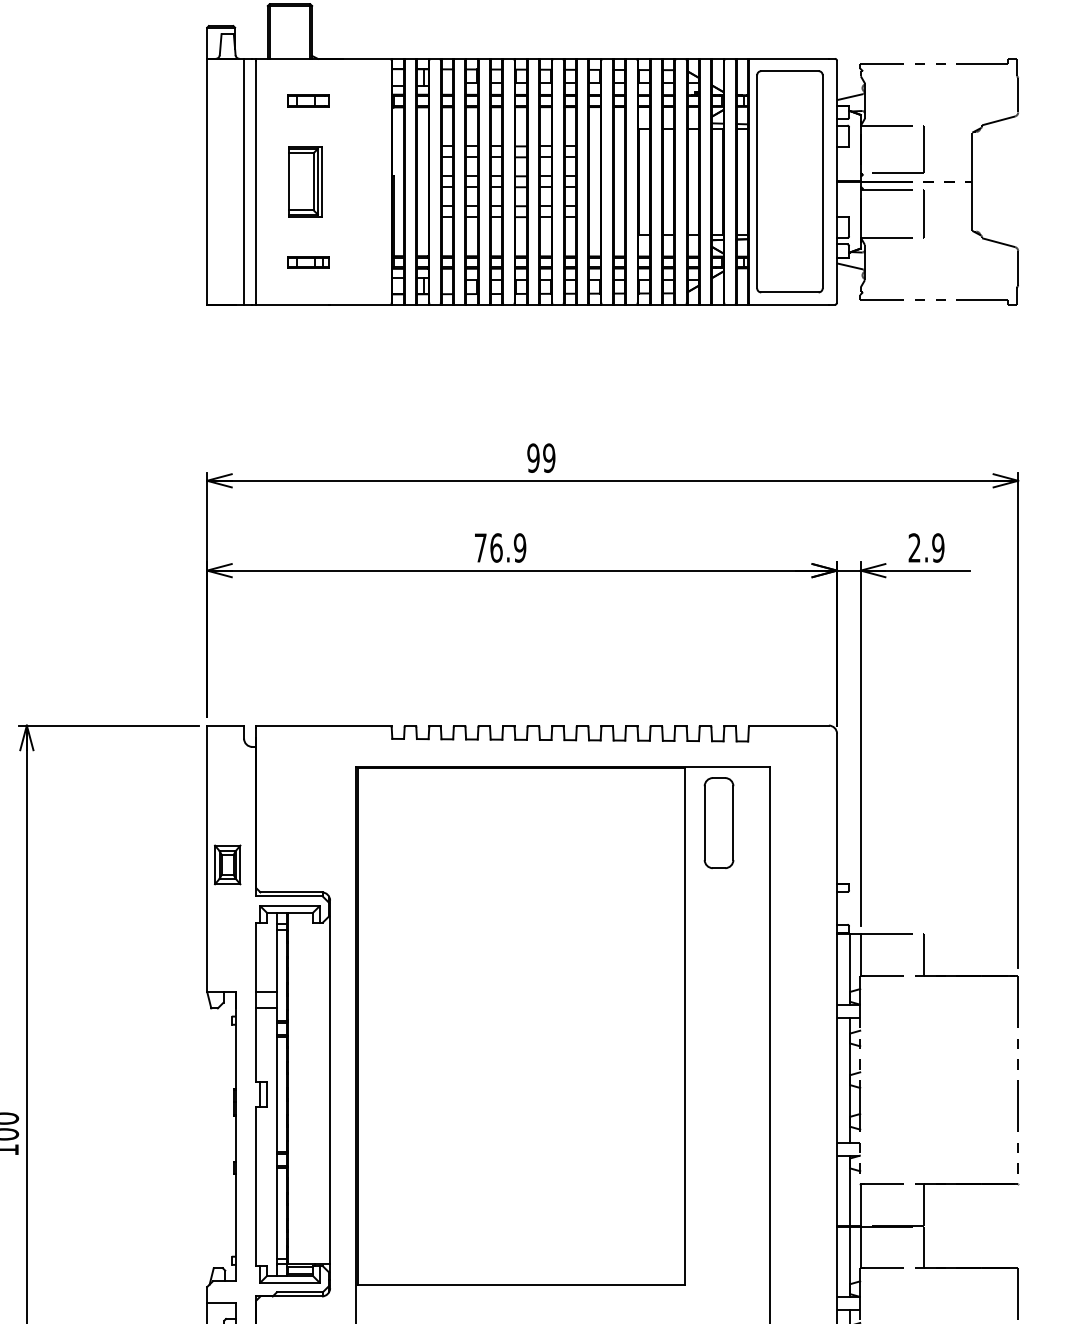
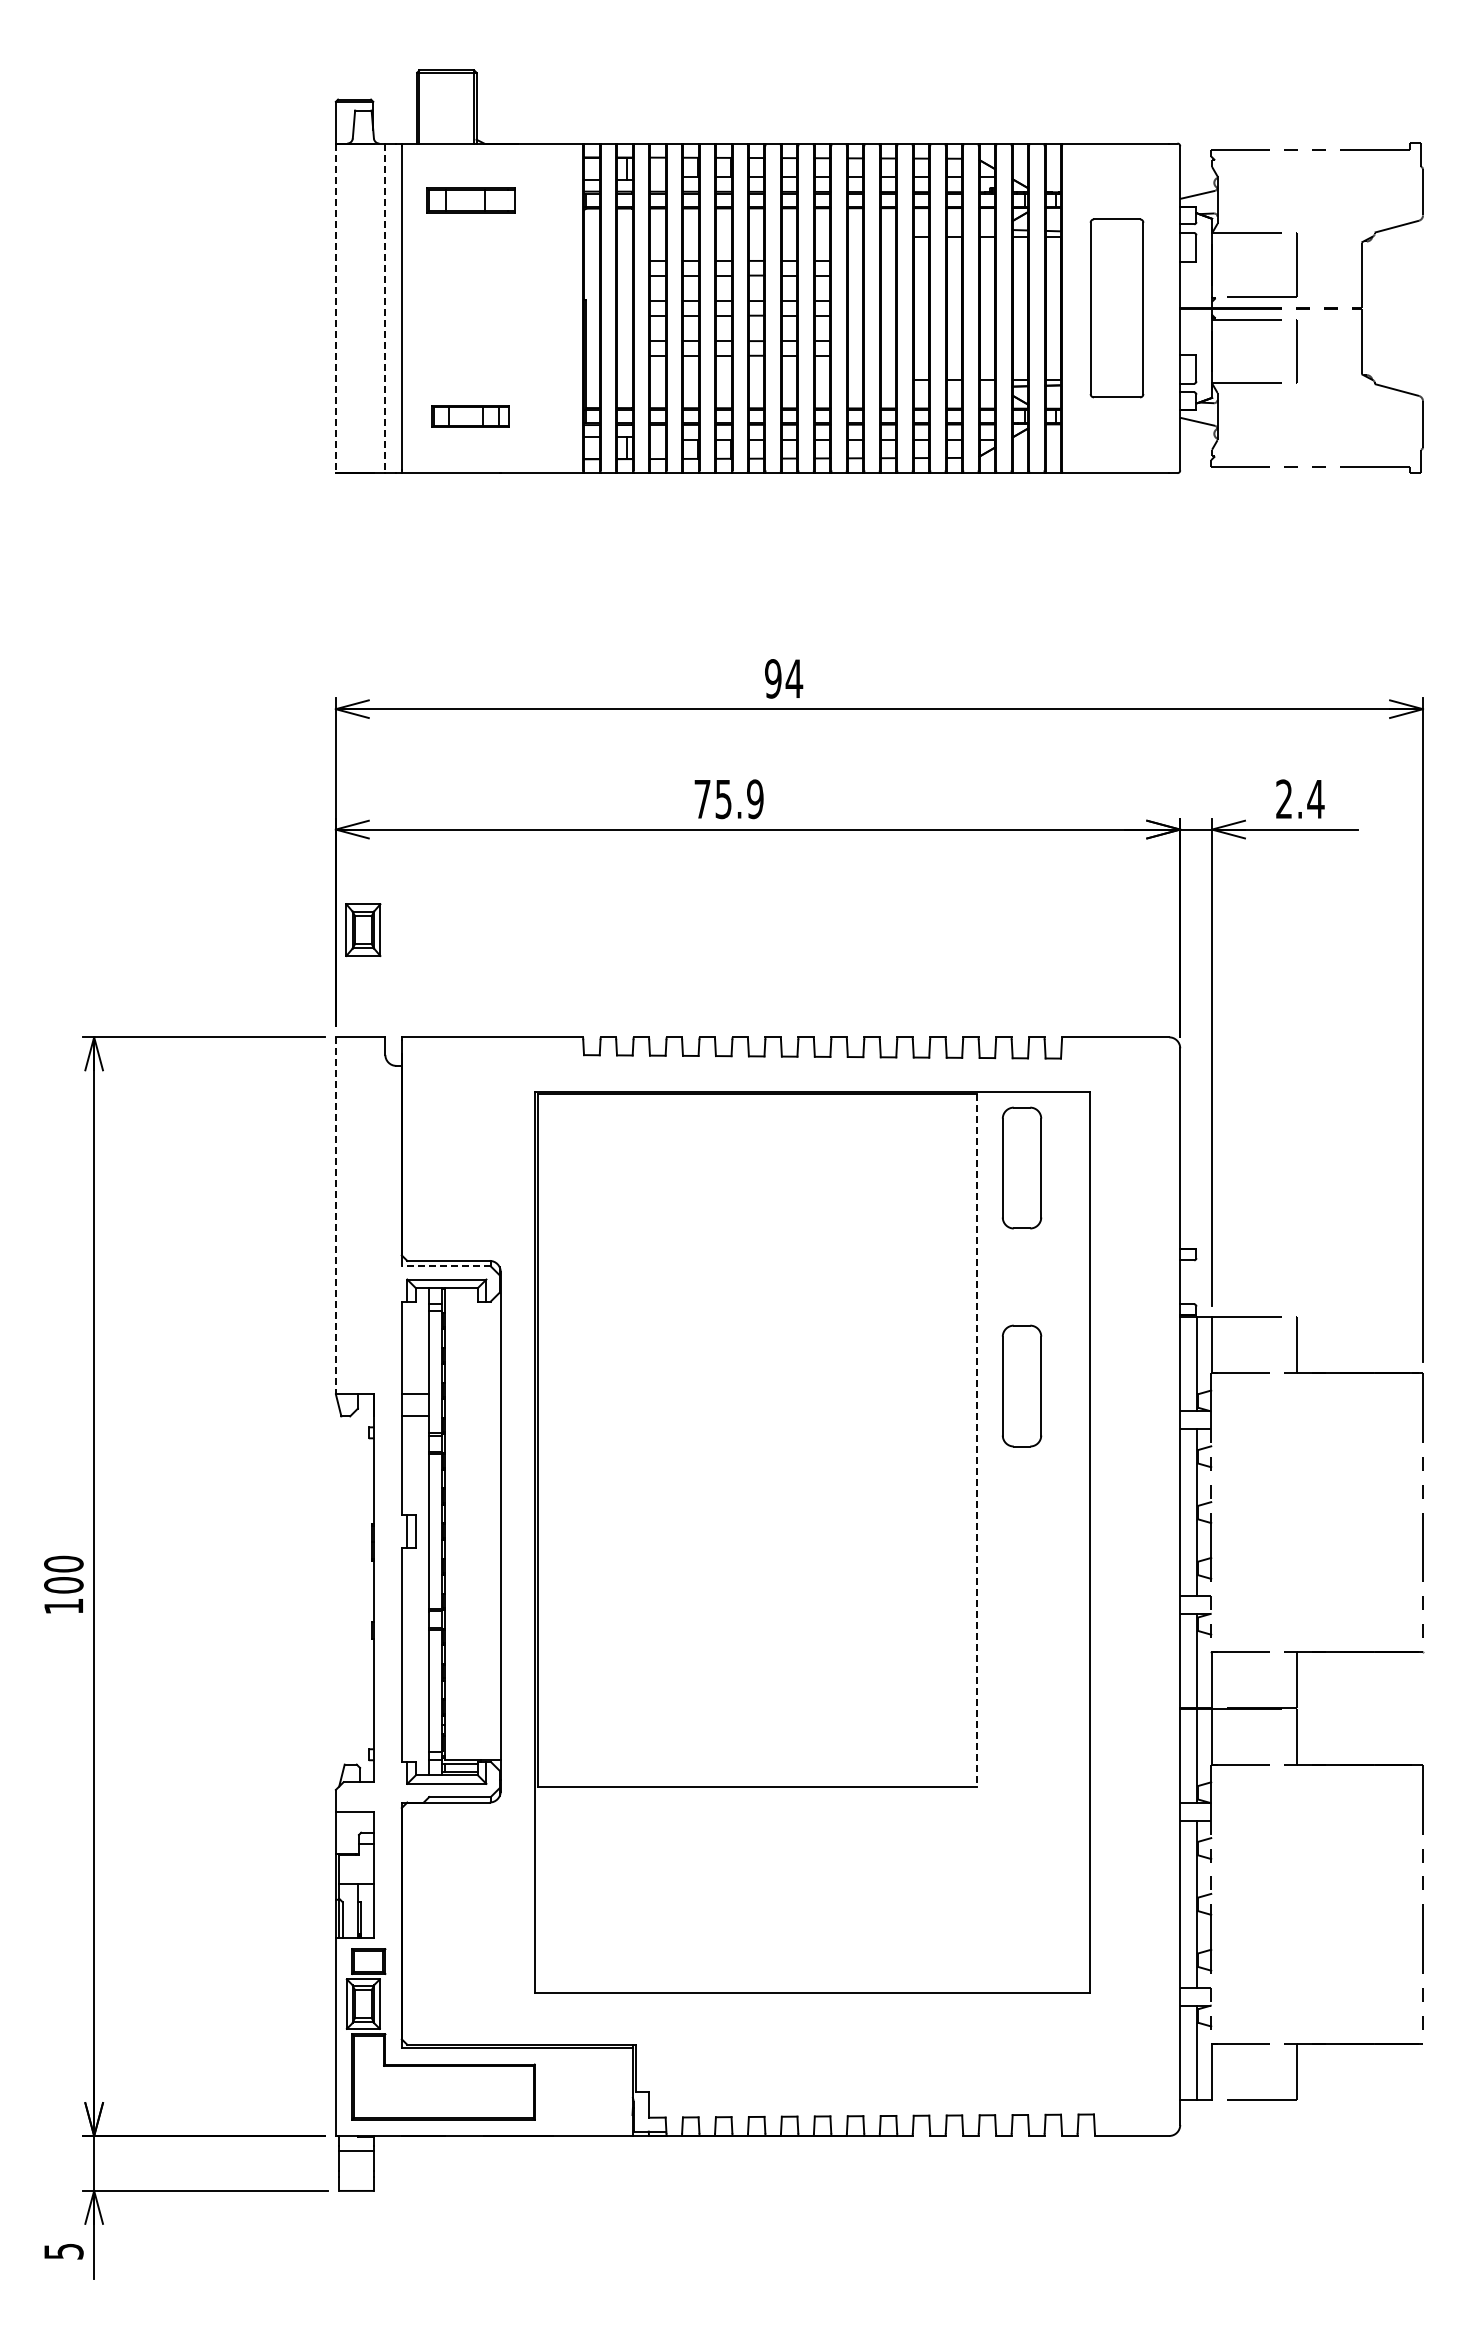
part: (308, 100) -> (471, 199), size x1.6
line: (206, 181) -> (335, 308), solid -> dashed
line: (244, 181) -> (385, 308), solid -> dashed
part: (305, 181) -> (467, 308), removed
part: (789, 181) -> (1116, 308), size x0.6
part: (308, 262) -> (471, 416), size x1.4
text: (549, 457) -> (794, 678), 99 -> 94
text: (496, 548) -> (723, 799), 76.9 -> 75.9
text: (937, 548) -> (1315, 799), 2.9 -> 2.4
line: (206, 858) -> (335, 1215), solid -> dashed
part: (227, 864) -> (363, 929), moved
line: (288, 896) -> (445, 1266), solid -> dashed
part: (719, 985) -> (1022, 1385), added
line: (685, 1027) -> (976, 1441), solid -> dashed

